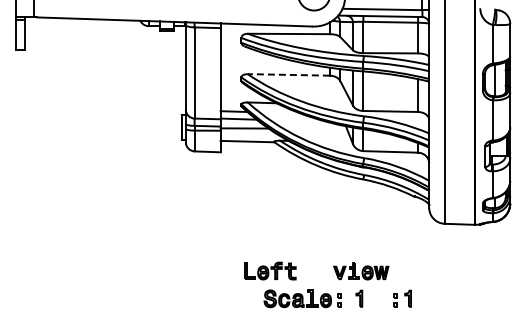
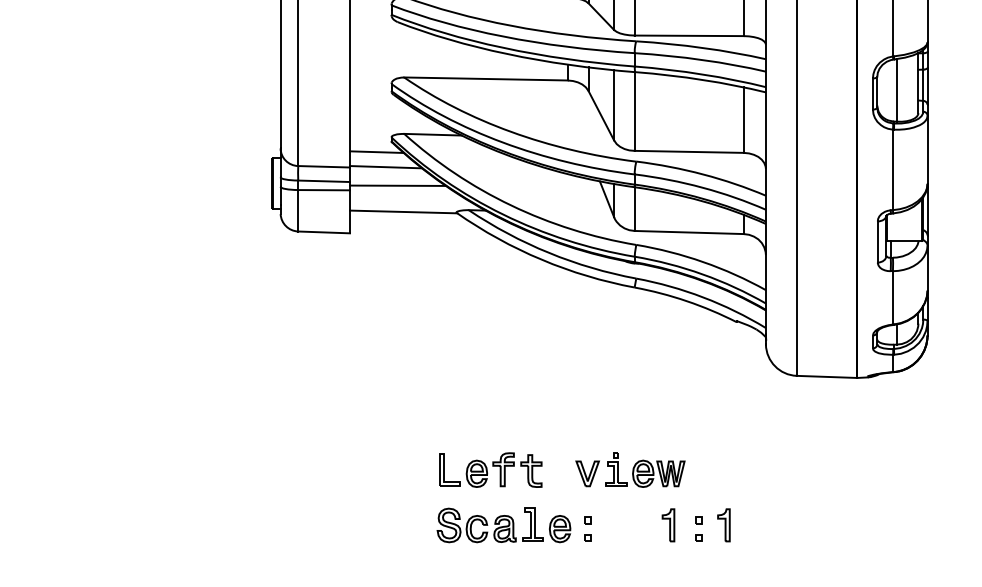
line: (288, 74) -> (485, 78), dashed -> solid
part: (270, 270) -> (491, 469), moved
part: (359, 298) -> (668, 524), moved

